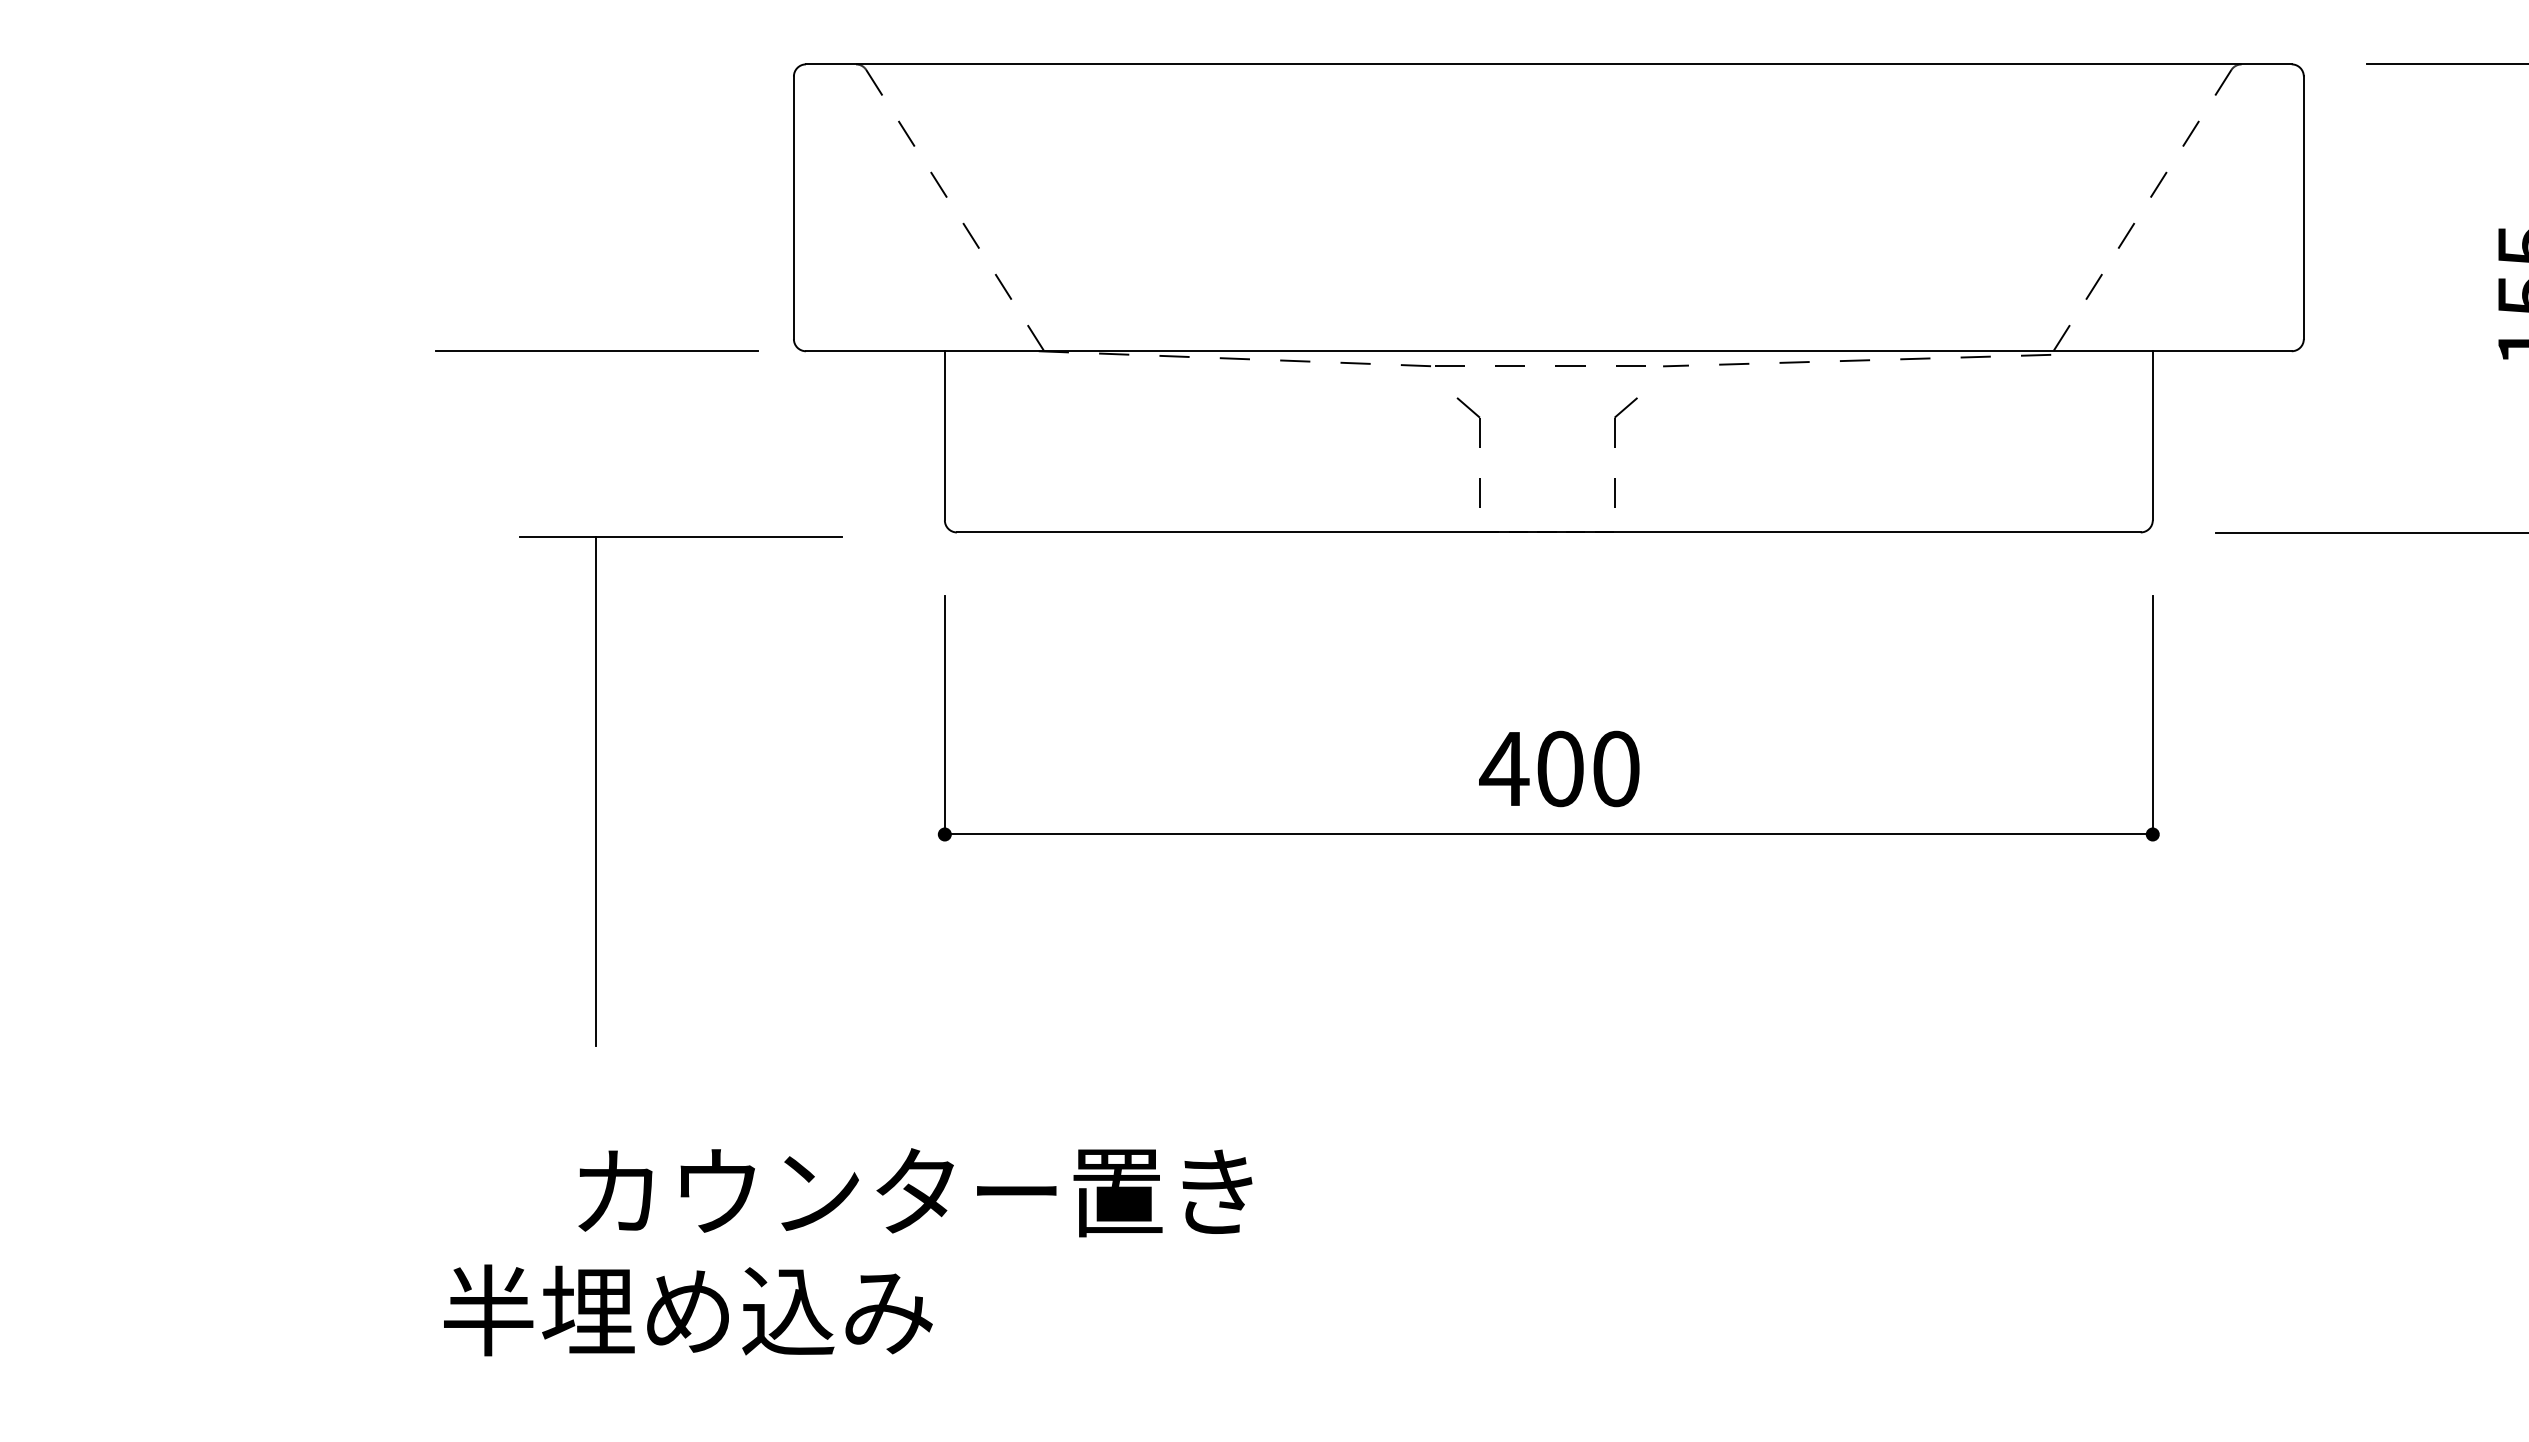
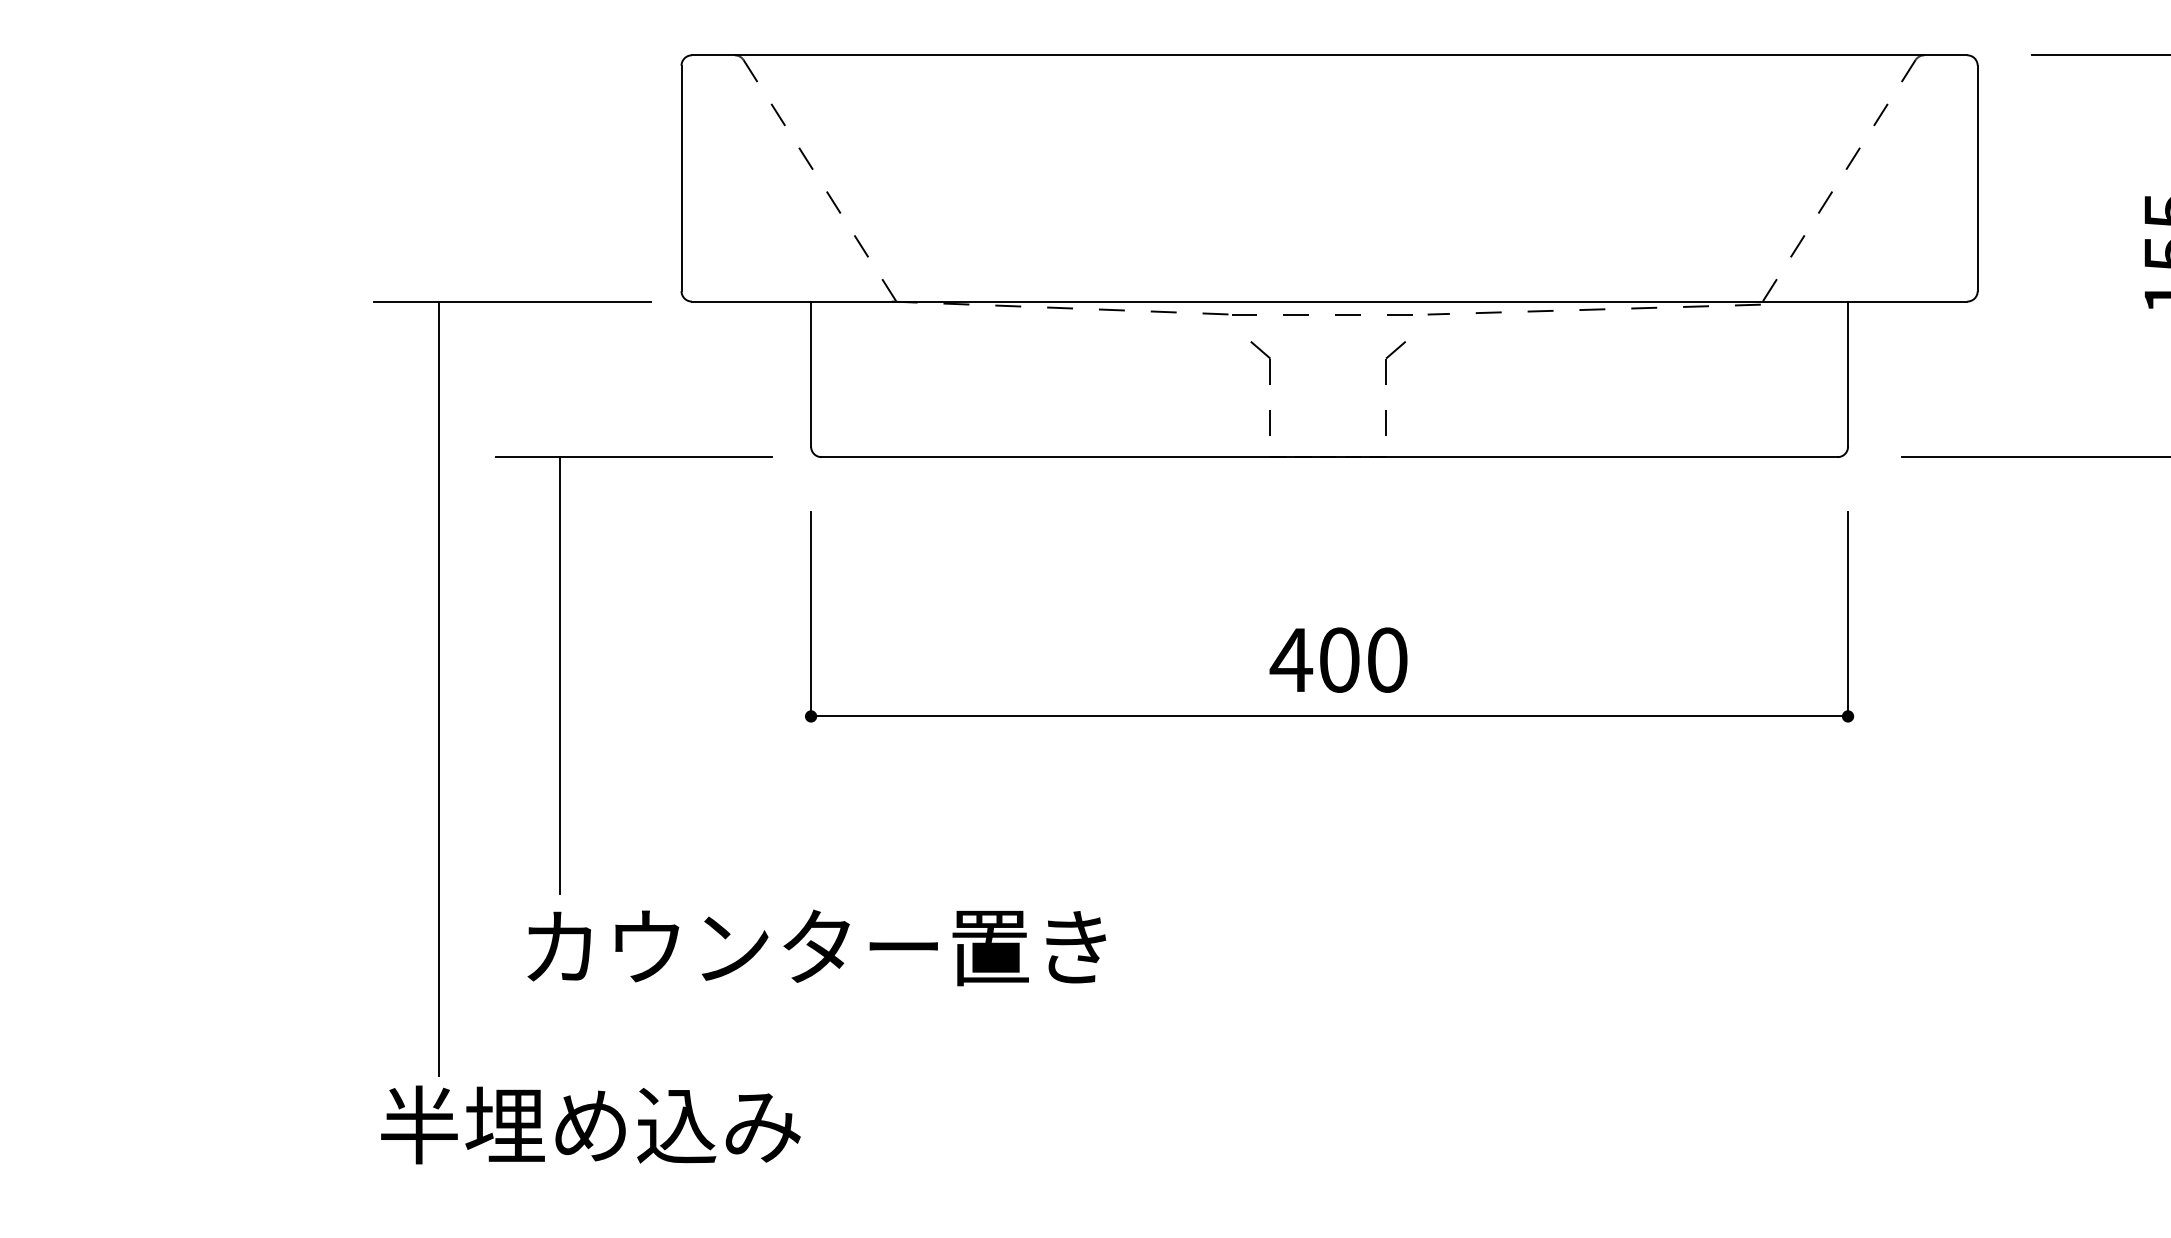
part: (595, 791) -> (560, 675), moved
line: (510, 801) -> (438, 688), added
text: (915, 1192) -> (816, 947), moved

